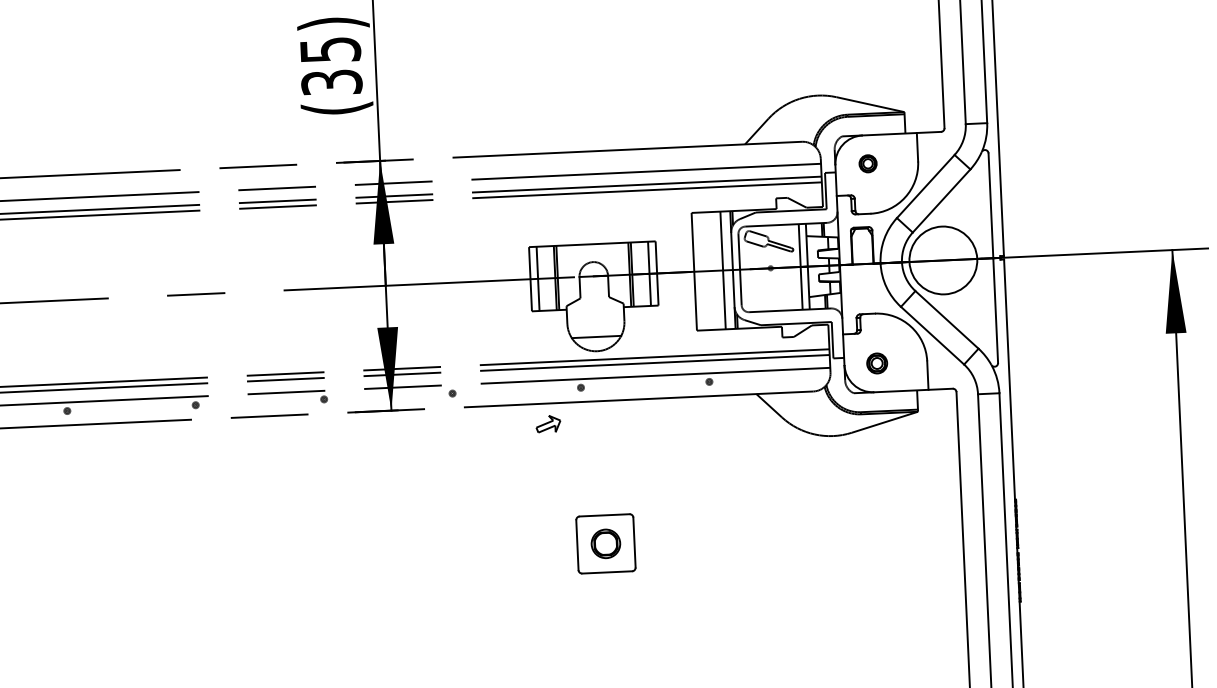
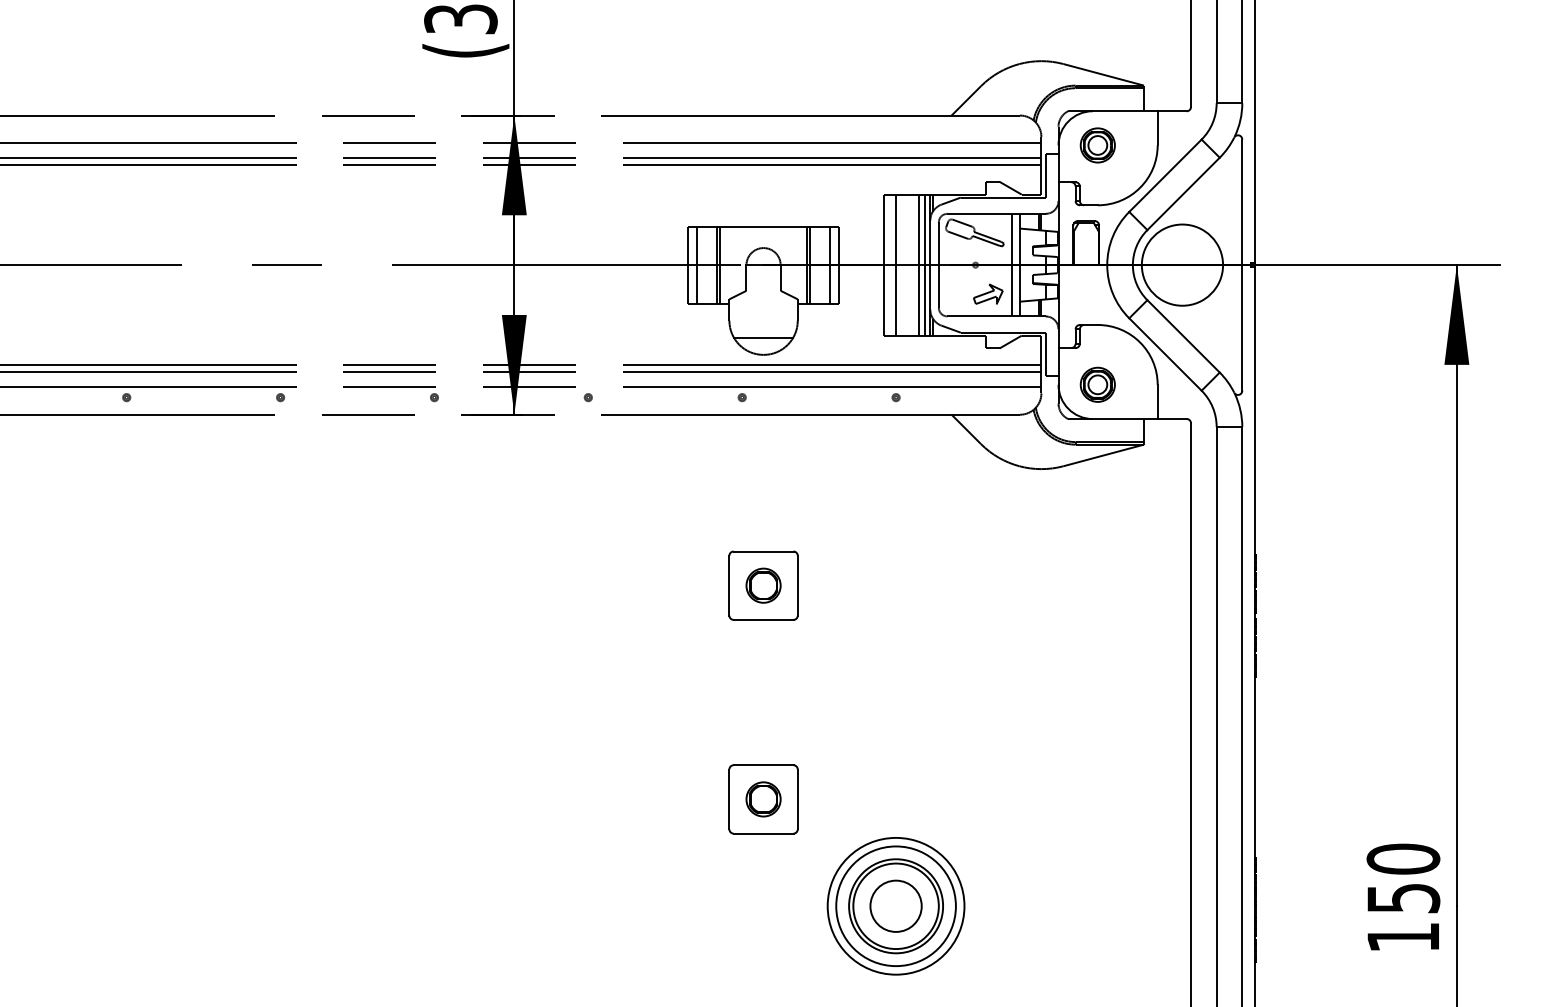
part: (867, 163) -> (1097, 145), size x1.67
line: (728, 269) -> (924, 264), added
line: (704, 270) -> (896, 264), added
part: (876, 363) -> (1097, 384), size x1.43
part: (548, 423) -> (988, 293), moved

